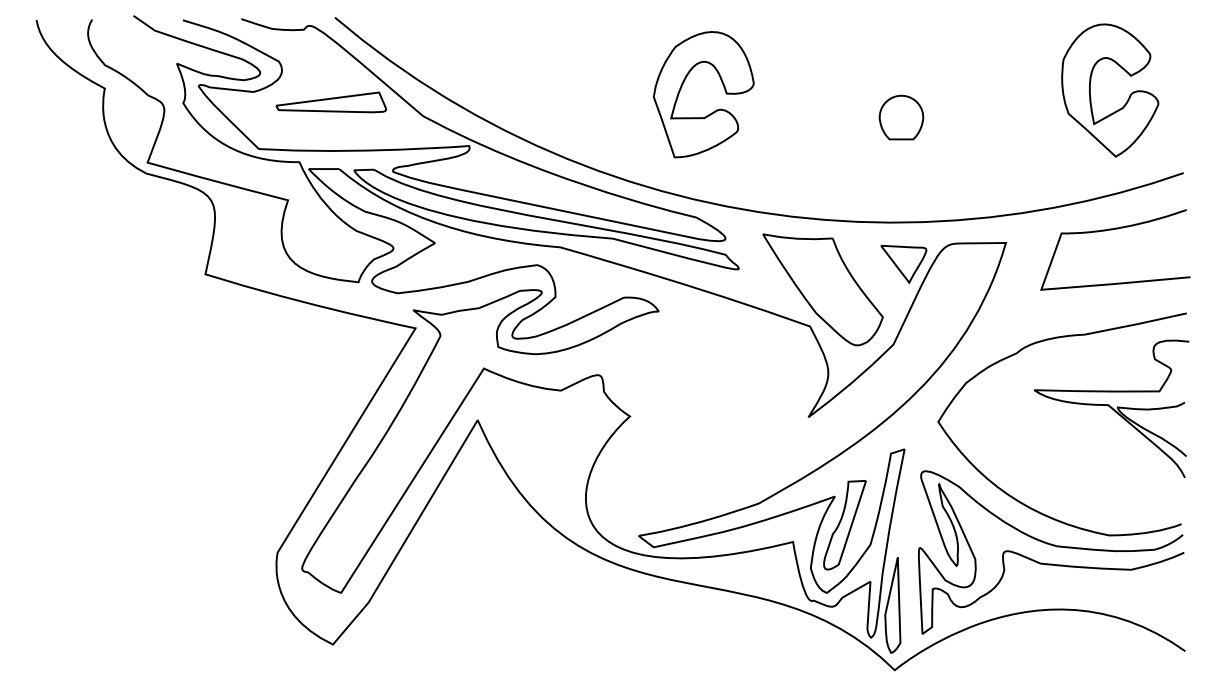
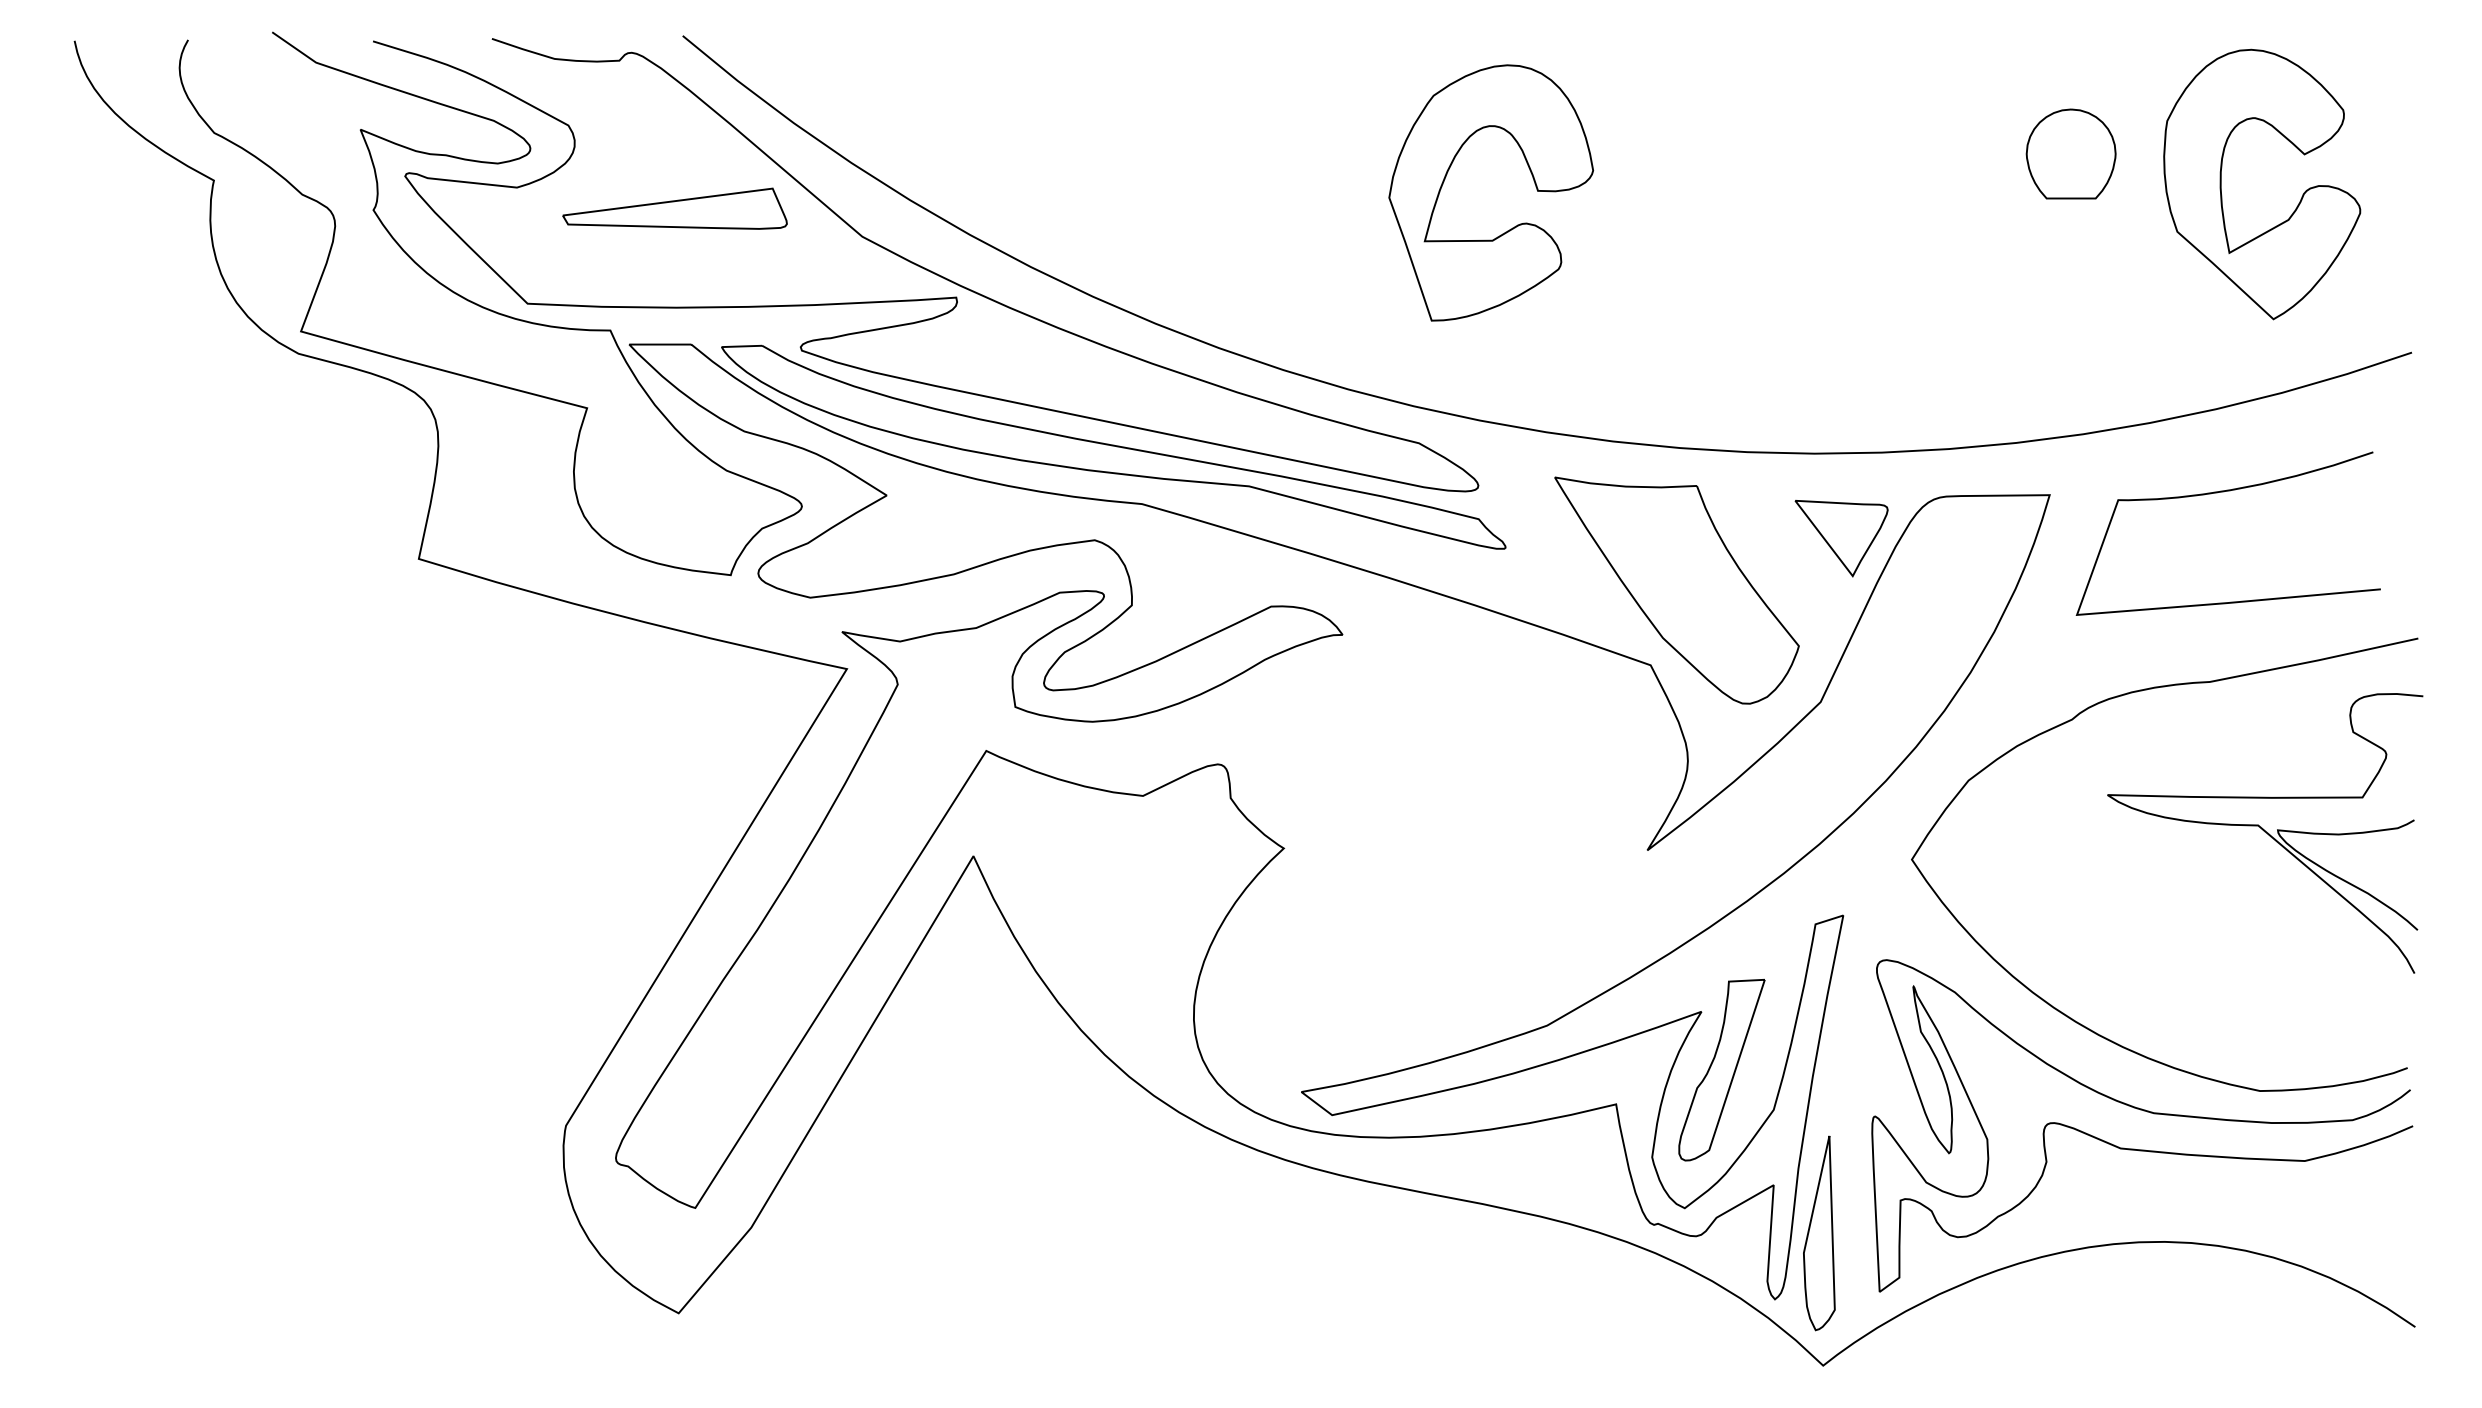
part: (711, 112) -> (1506, 229), moved
part: (901, 117) -> (2071, 153), moved
curve: (1112, 230) -> (2222, 494), moved

